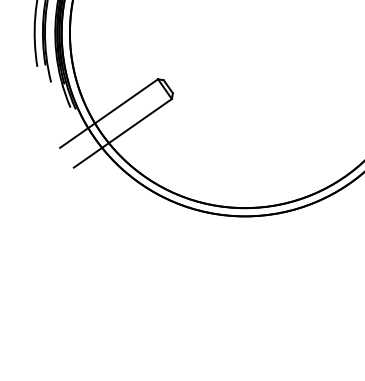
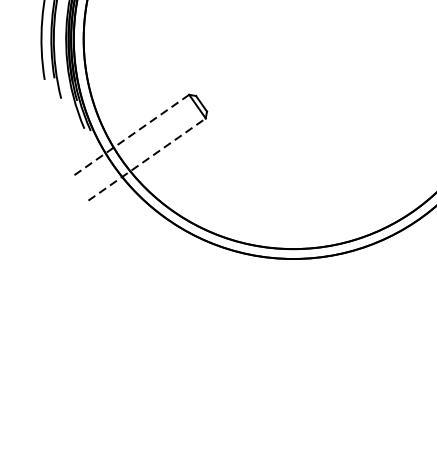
line: (109, 113) -> (131, 135), solid -> dashed
line: (122, 133) -> (146, 159), solid -> dashed

